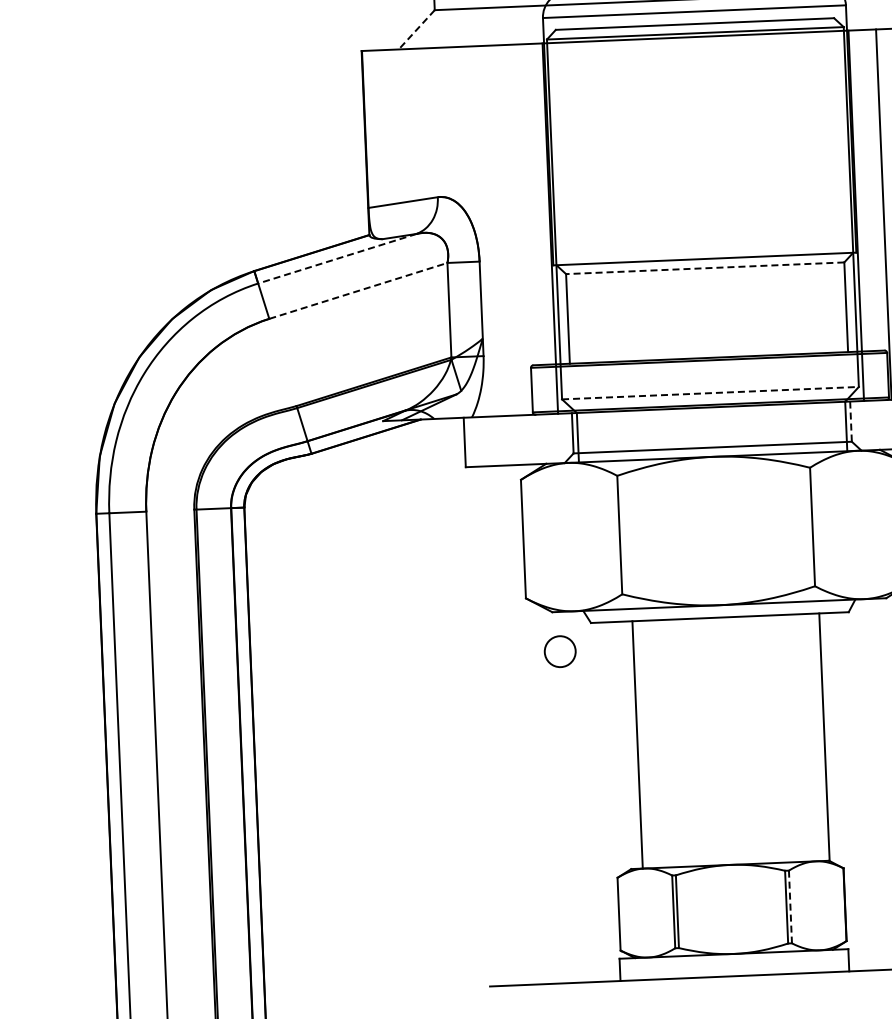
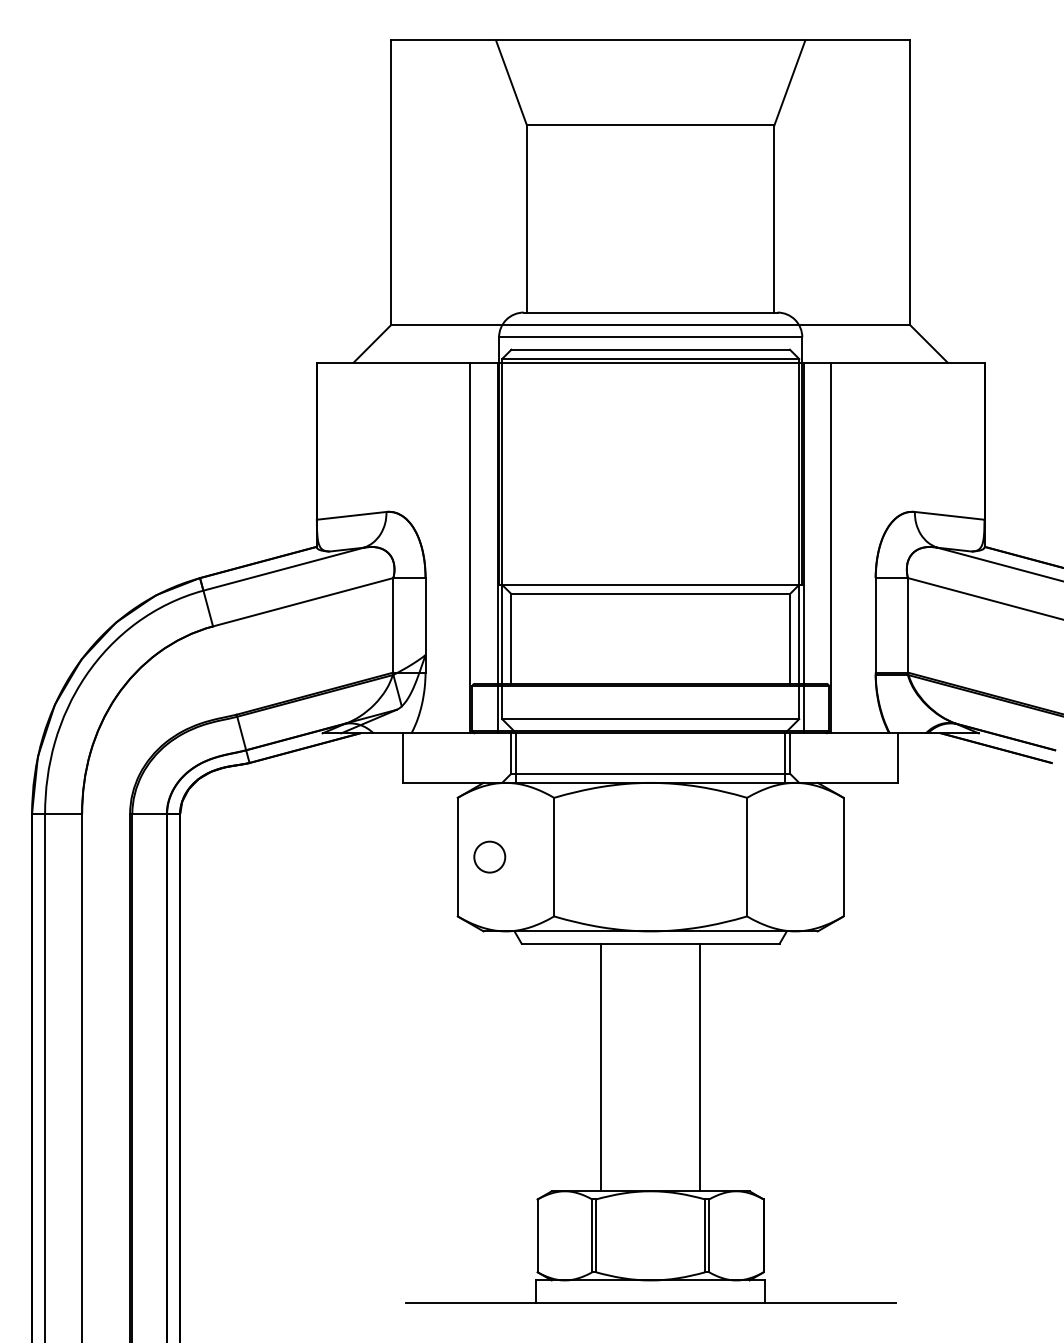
line: (416, 29) -> (372, 343), dashed -> solid
line: (522, 229) -> (469, 547), added
line: (337, 259) -> (283, 569), dashed -> solid
line: (705, 268) -> (650, 594), dashed -> solid
line: (358, 291) -> (303, 602), dashed -> solid
line: (710, 393) -> (650, 719), dashed -> solid
line: (850, 421) -> (789, 753), dashed -> solid
circle: (559, 651) -> (489, 856), moved
line: (824, 737) -> (700, 1067), moved
line: (637, 744) -> (601, 1067), moved
line: (790, 907) -> (709, 1236), dashed -> solid

